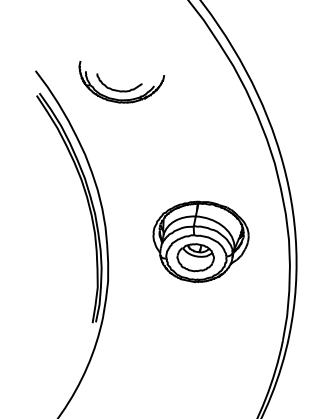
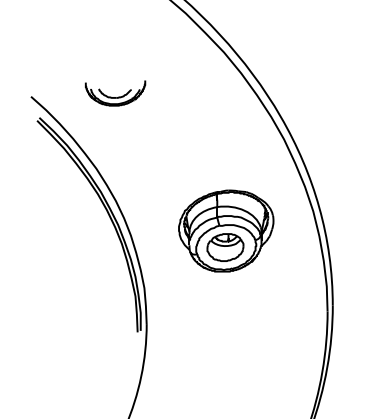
part: (118, 84) -> (115, 93), size x0.7

